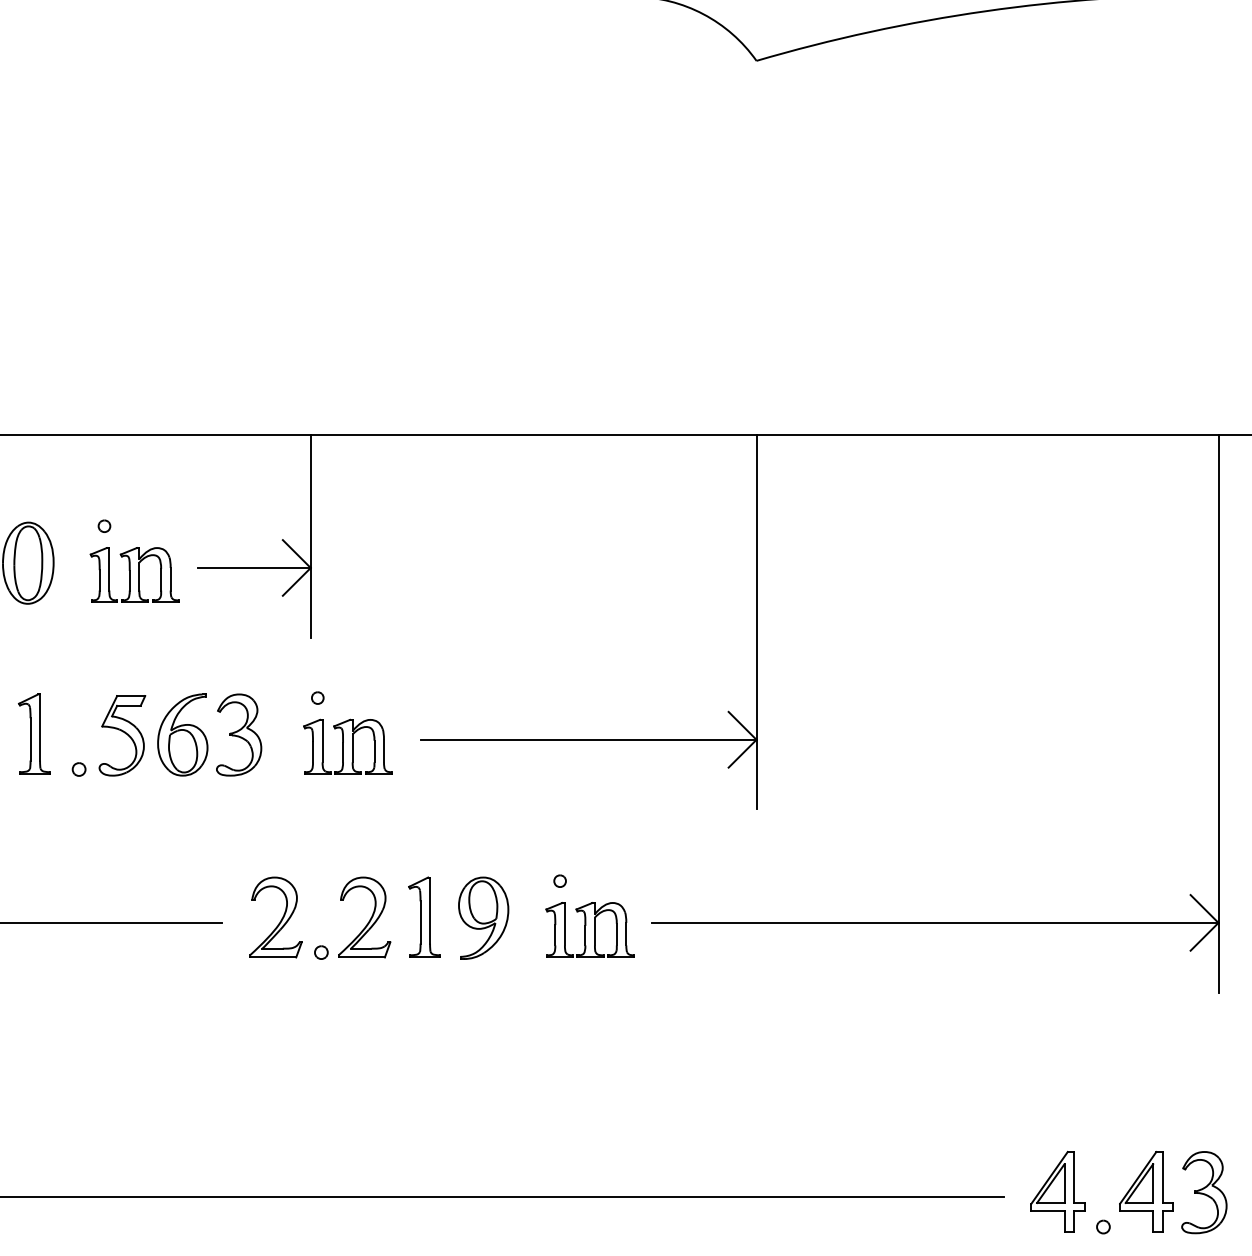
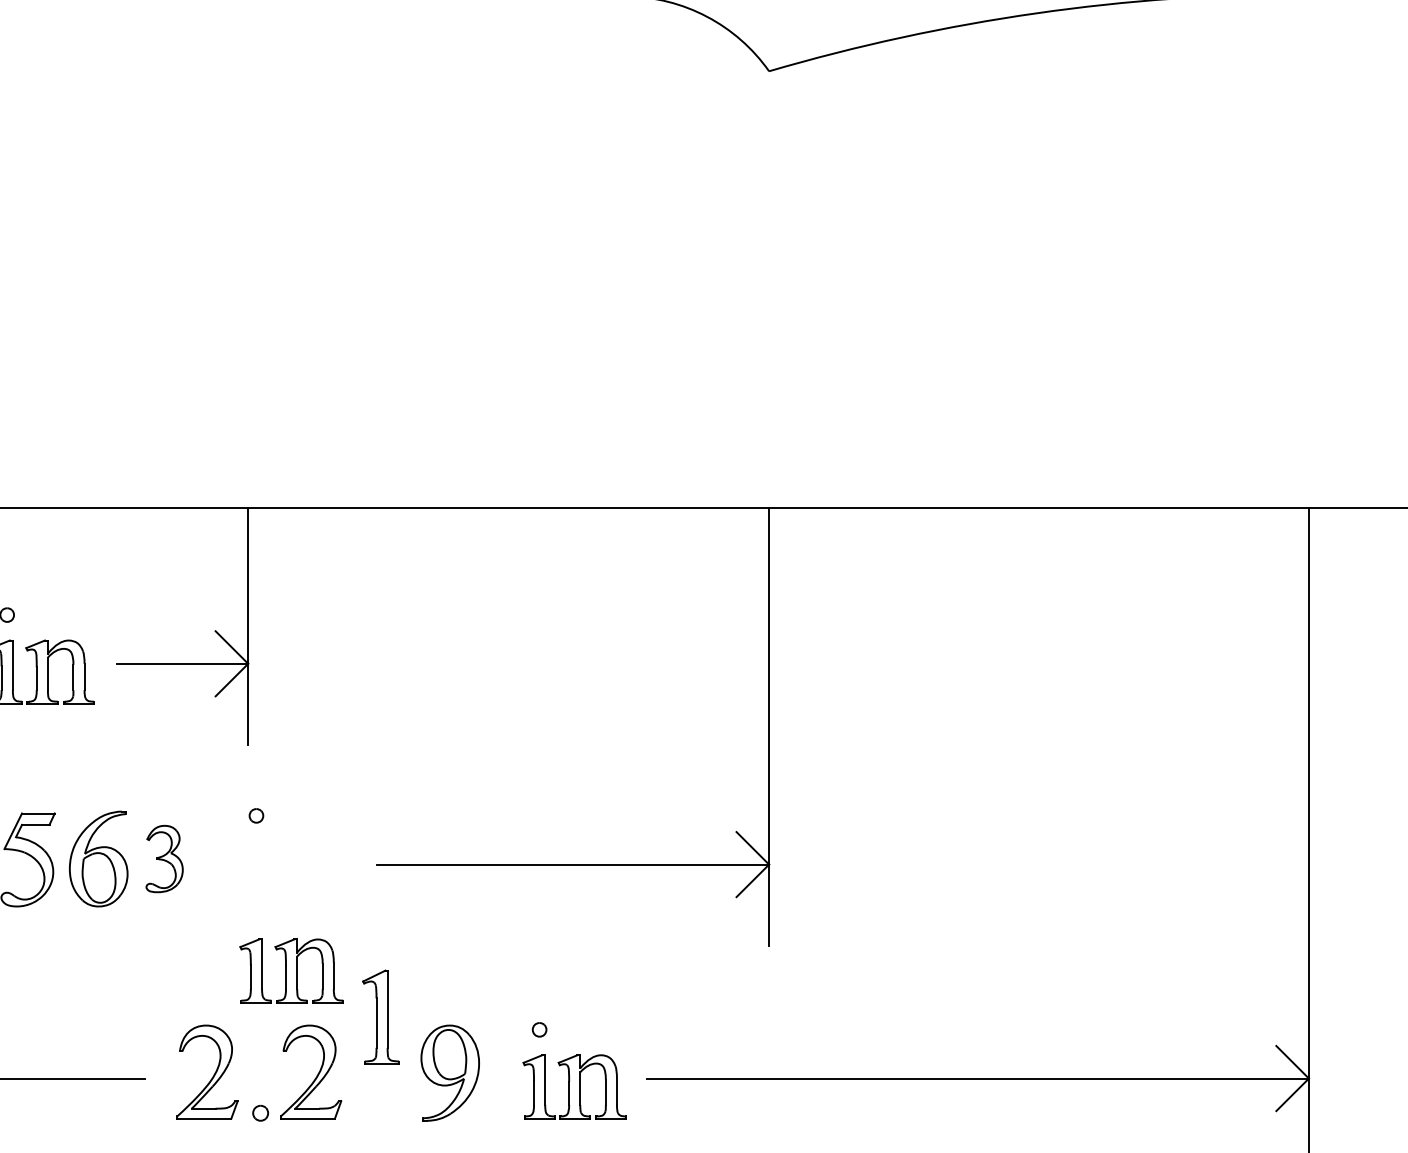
part: (239, 734) -> (164, 858), size x0.7
part: (347, 746) -> (291, 970), moved
part: (424, 916) -> (381, 1016), moved

